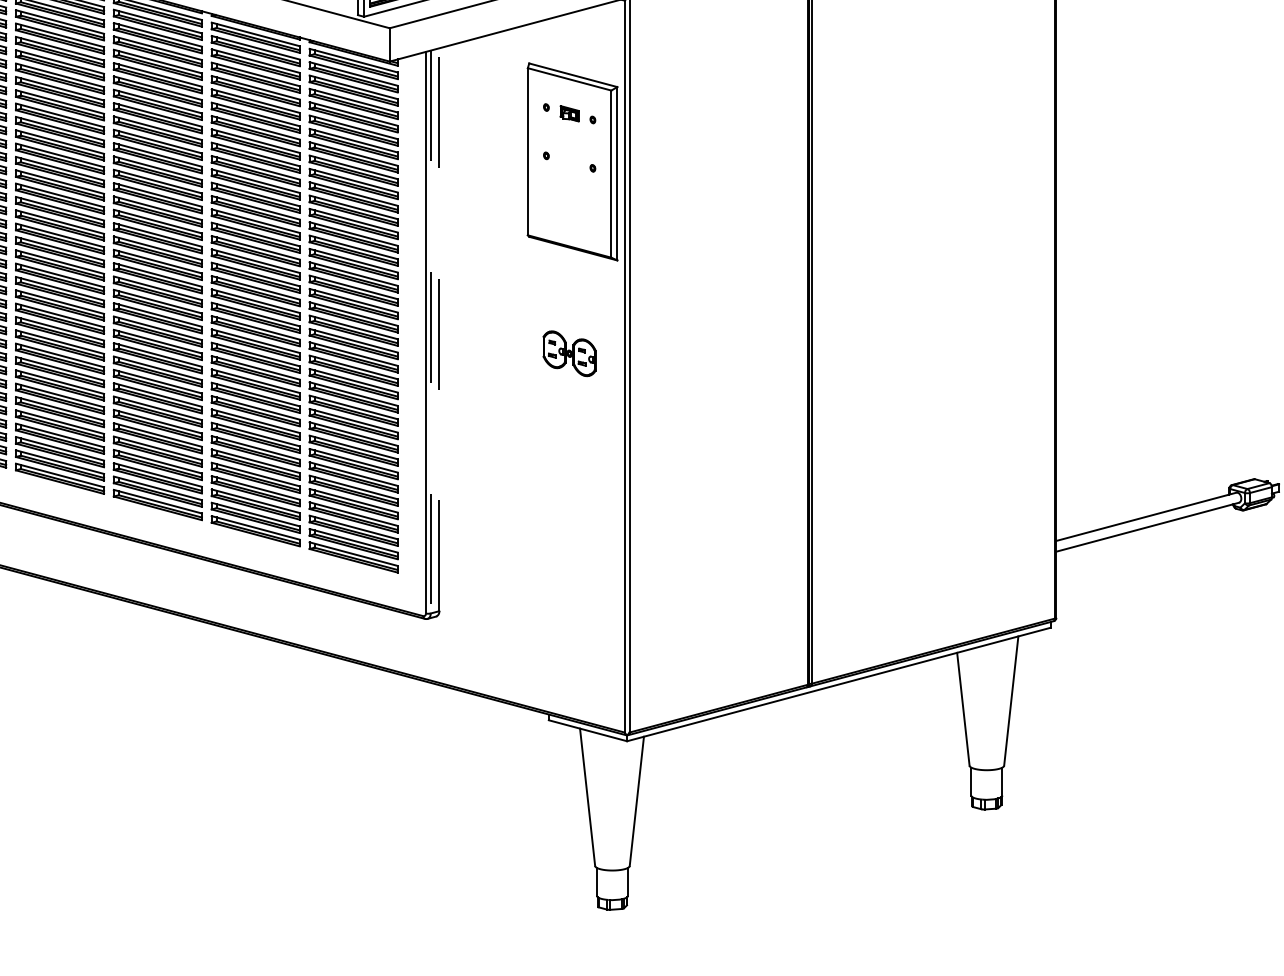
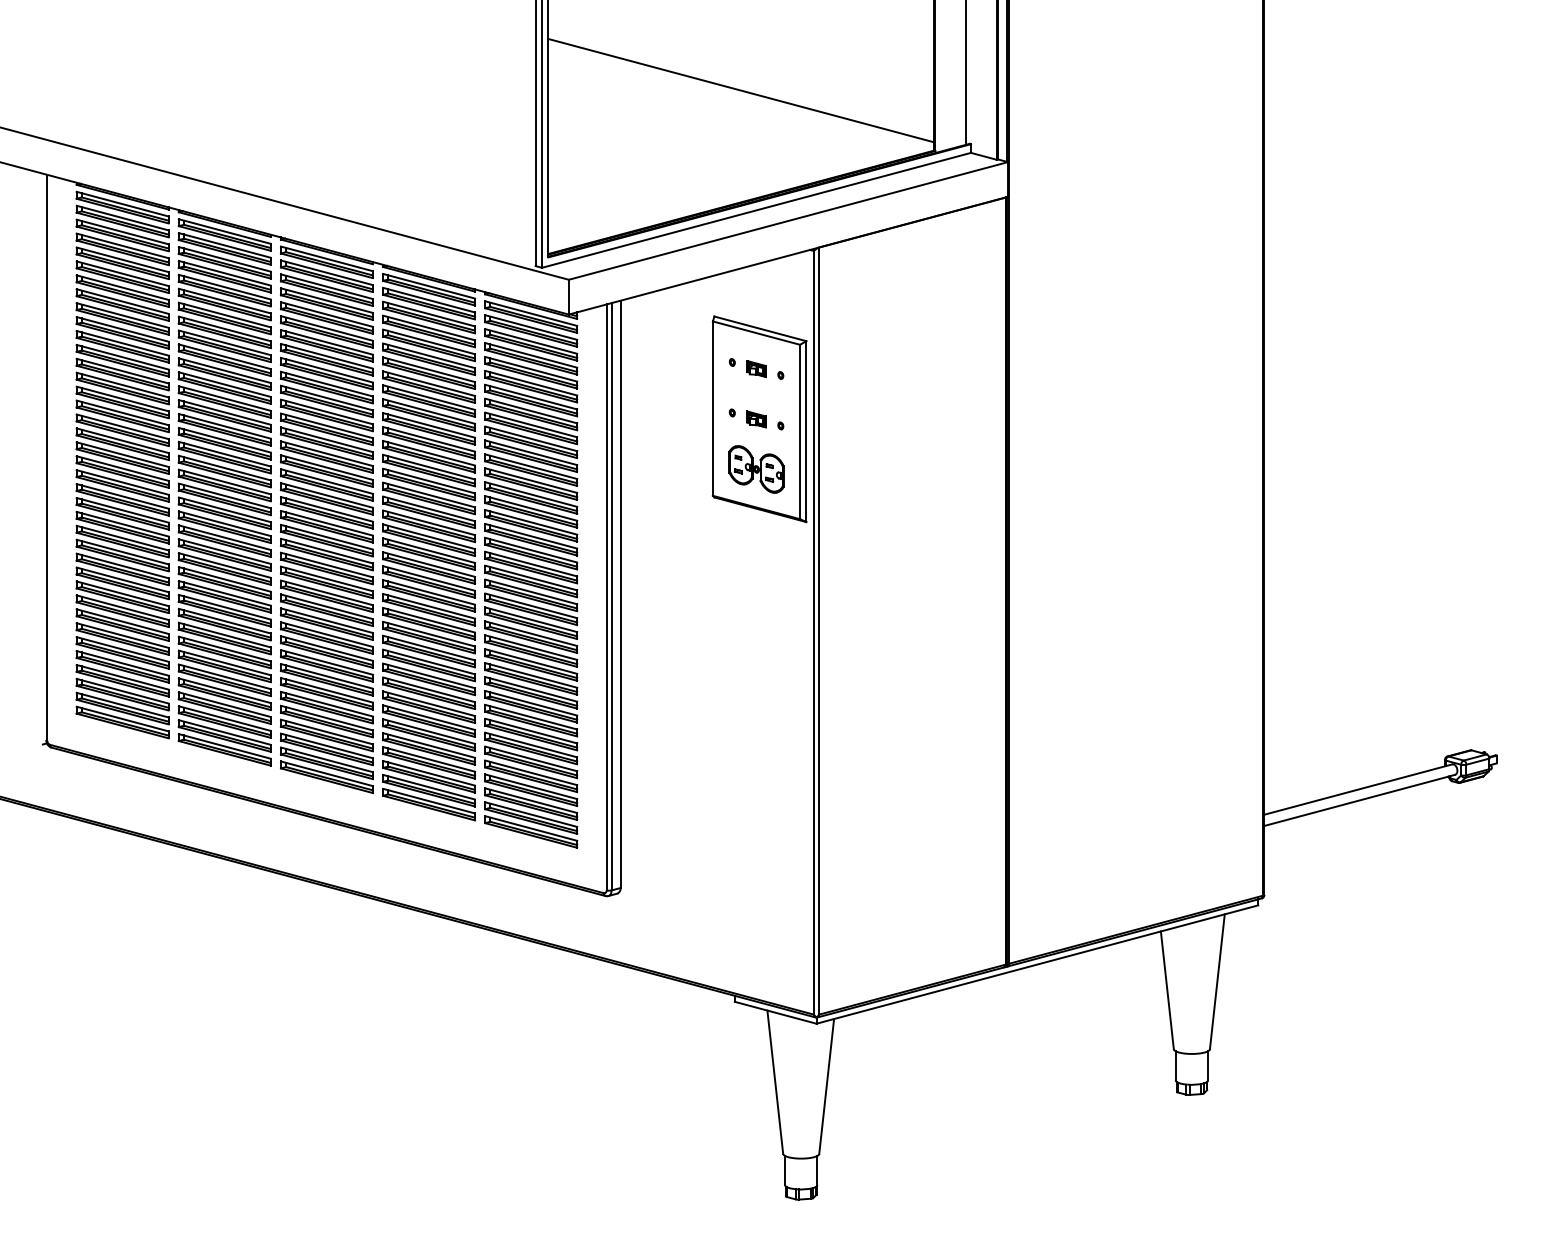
part: (569, 162) -> (756, 419), added
line: (439, 329) -> (620, 594), dashed -> solid
line: (430, 331) -> (611, 596), dashed -> solid
part: (569, 353) -> (756, 469), moved

